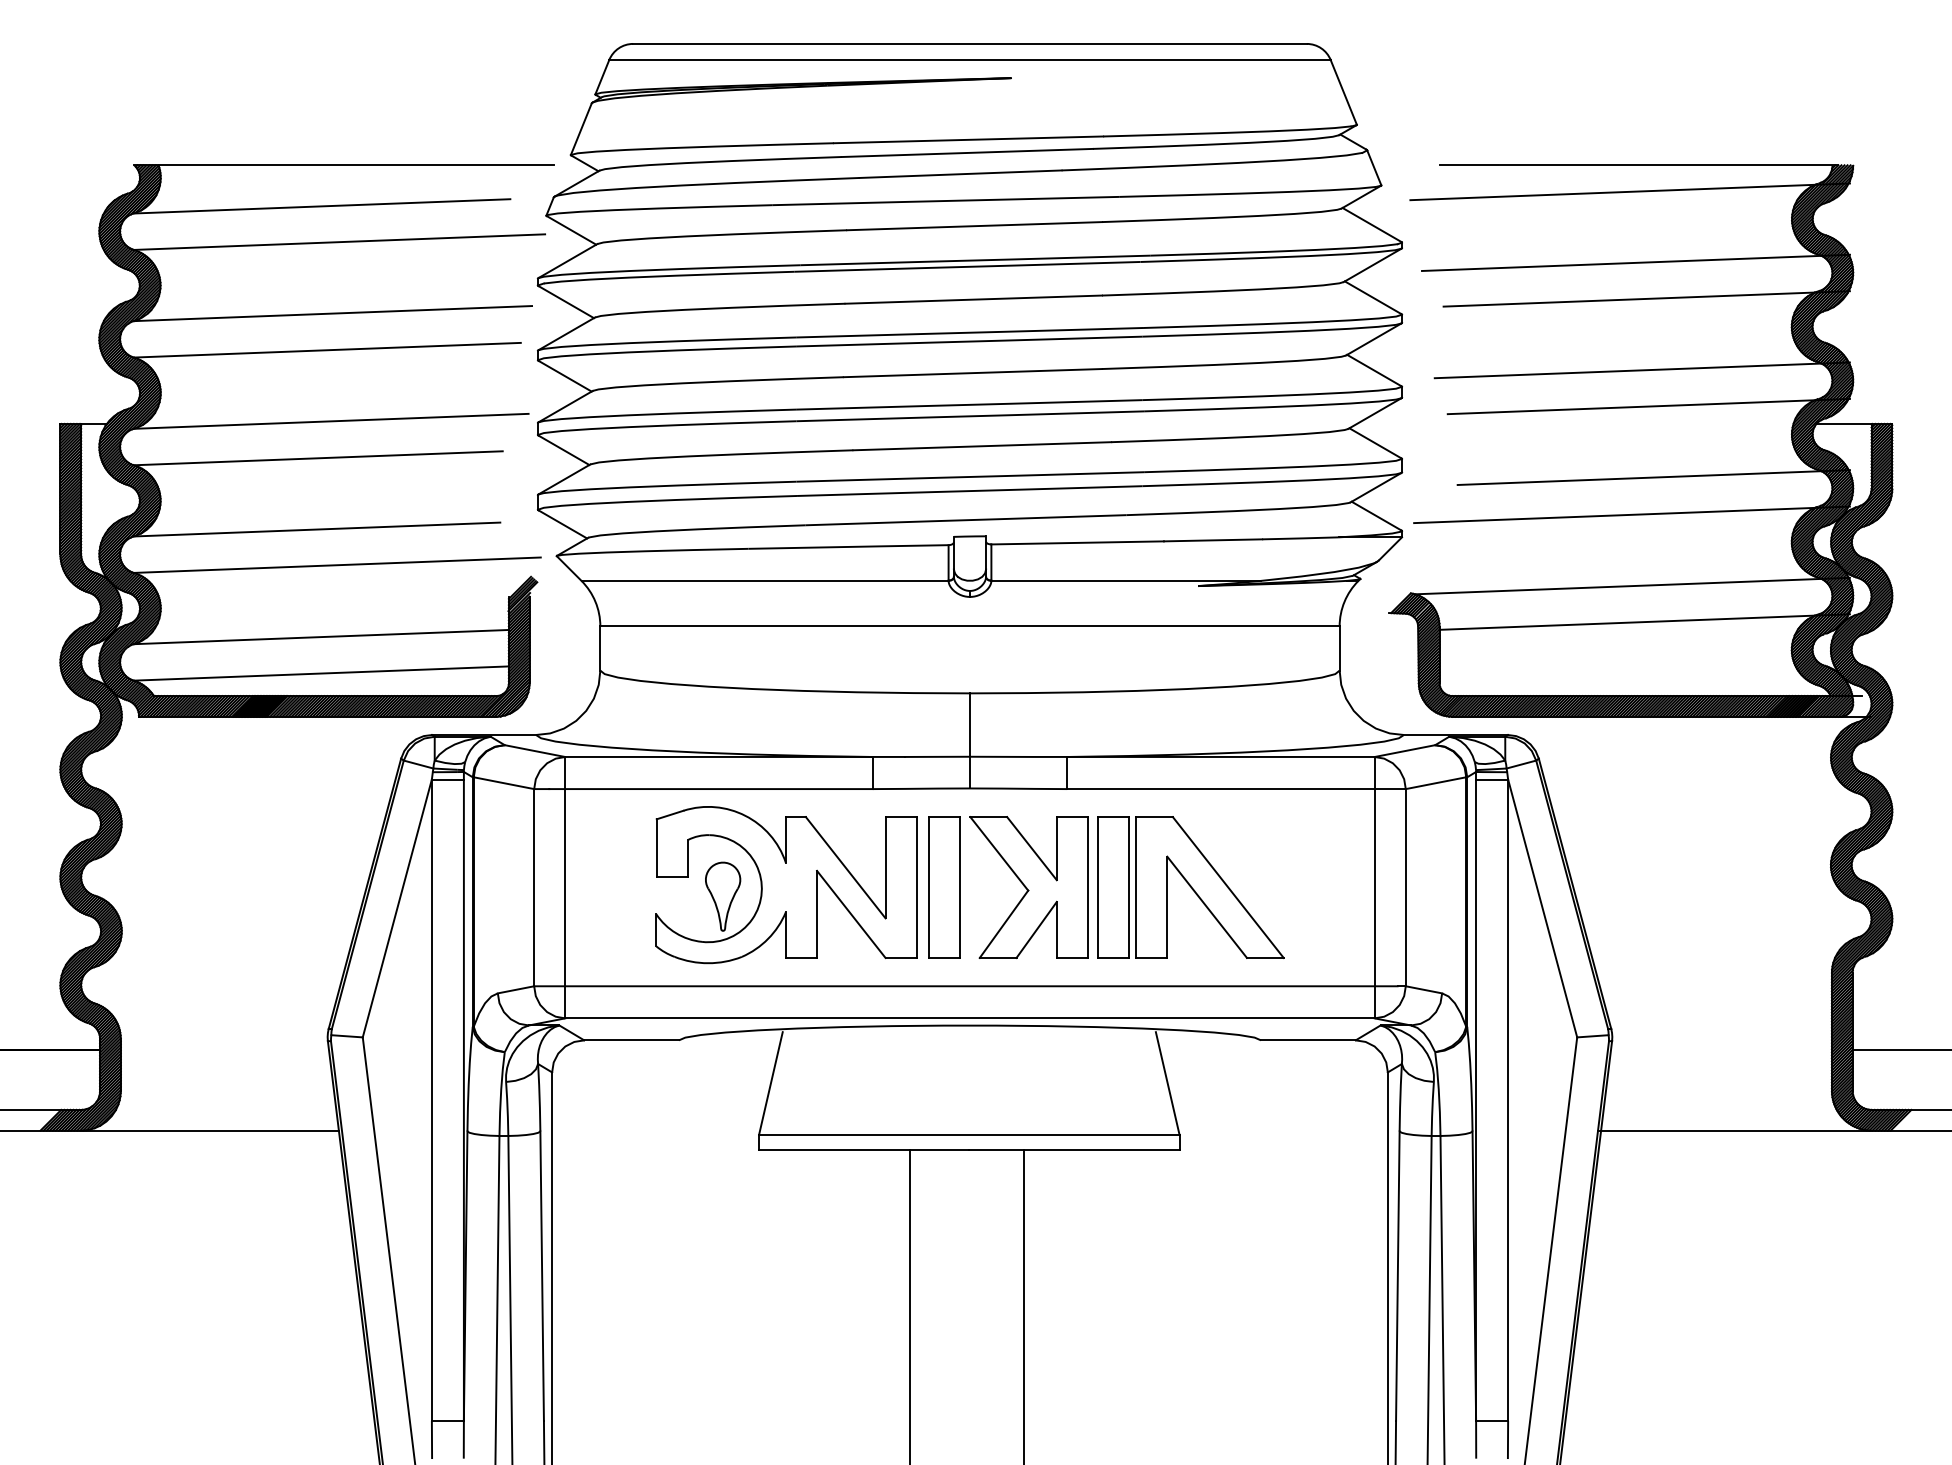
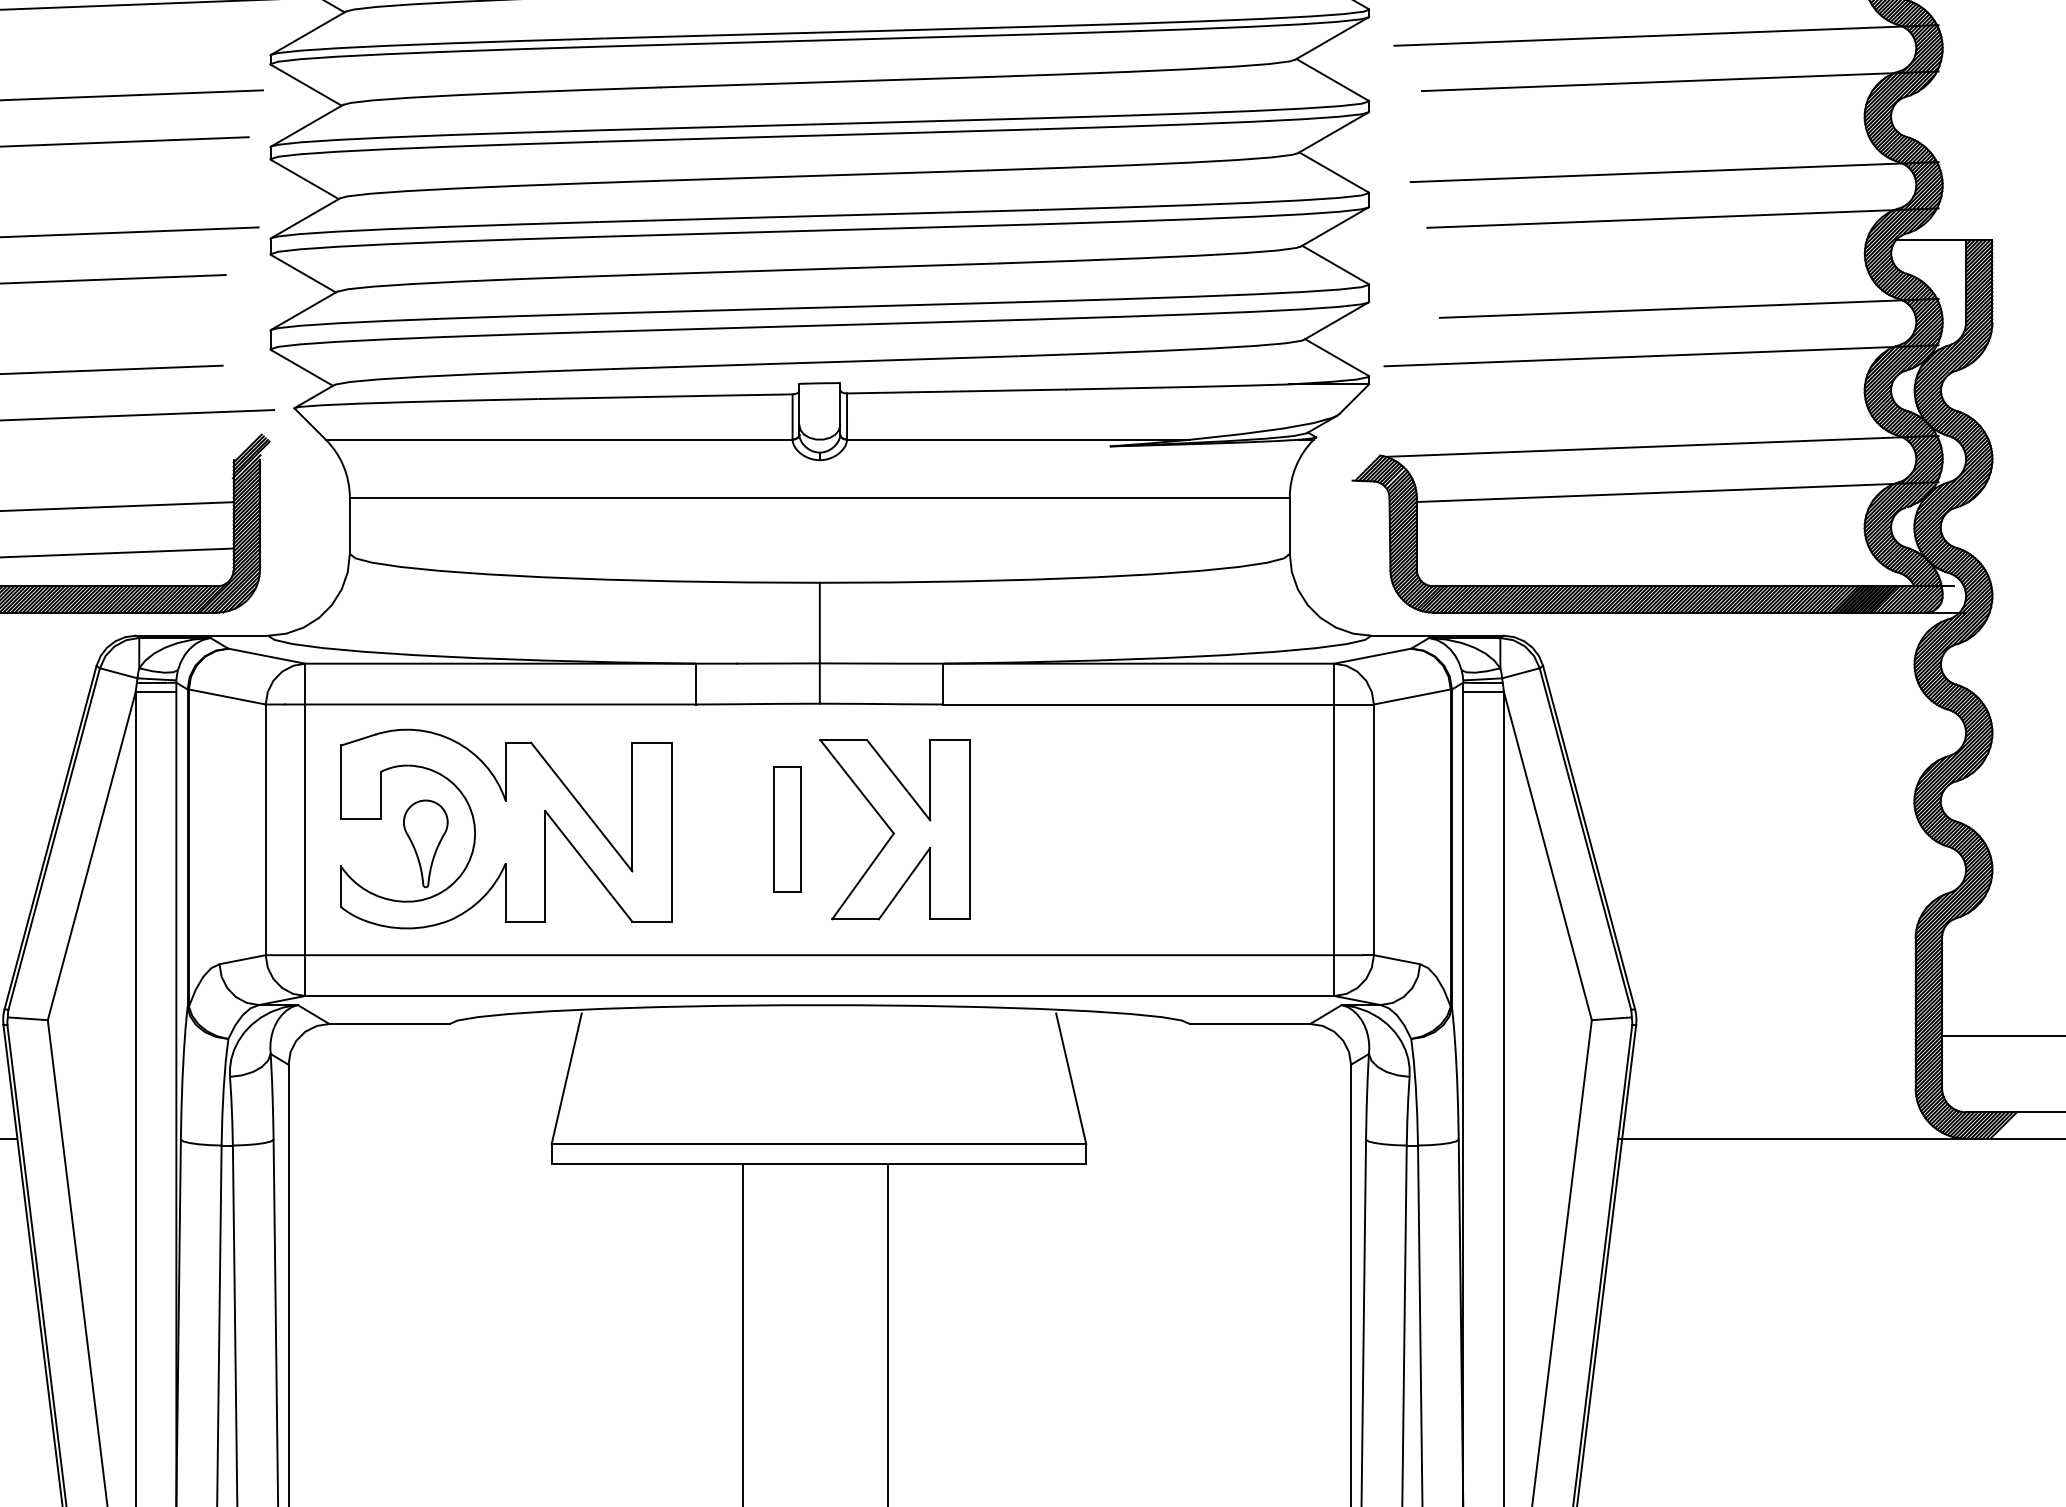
part: (786, 885) -> (506, 829), moved
part: (944, 887) -> (787, 829), size x0.7
part: (1190, 887) -> (1100, 829), removed

